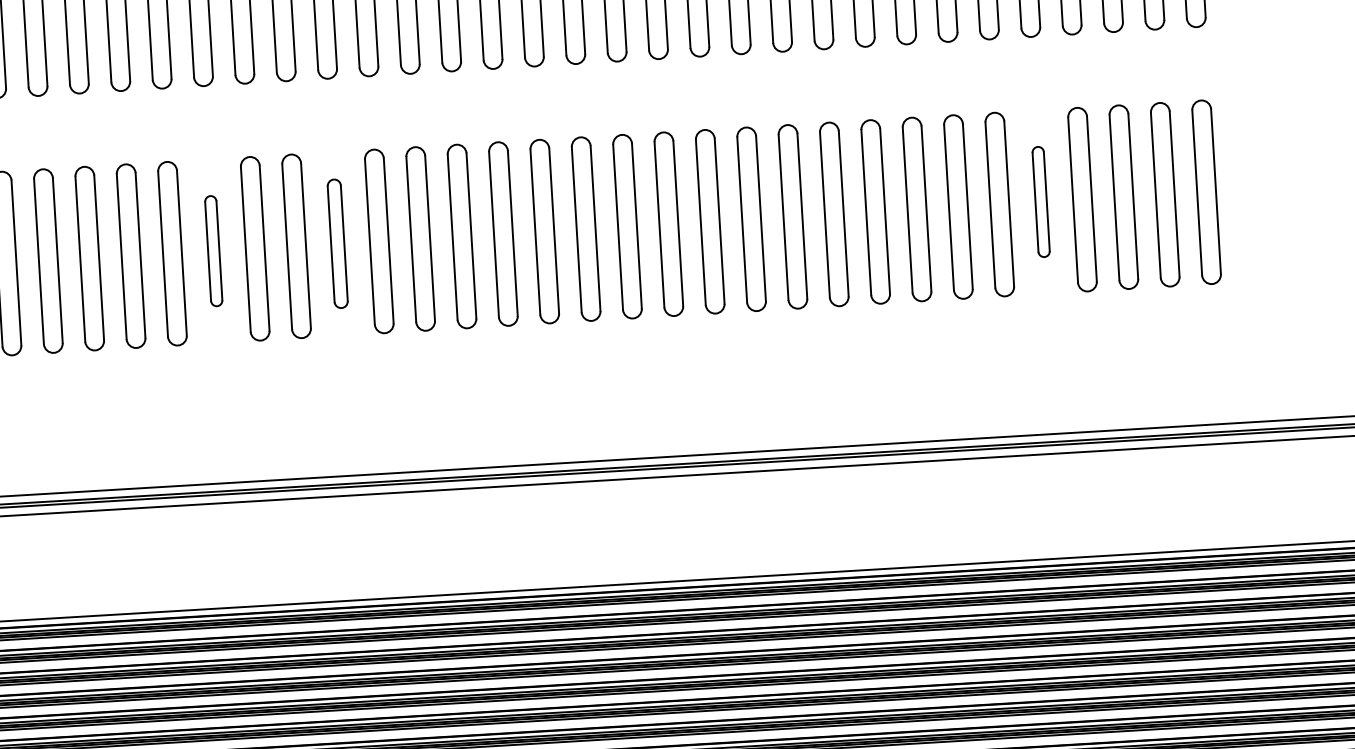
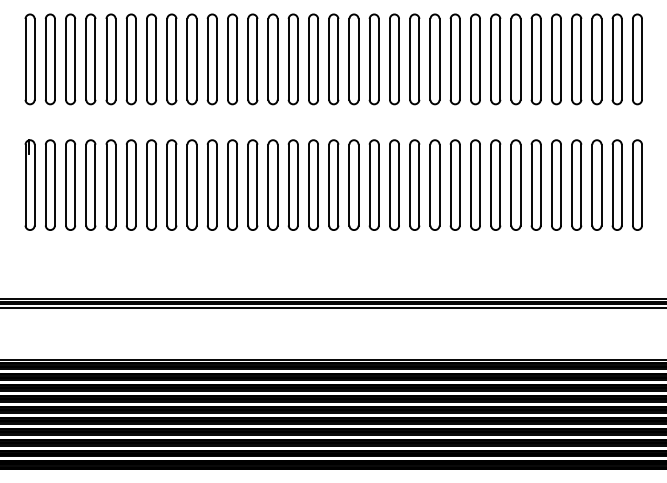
part: (1041, 200) -> (556, 184), size x1.67
part: (336, 242) -> (211, 184), size x1.43
part: (213, 249) -> (151, 184), size x1.67

